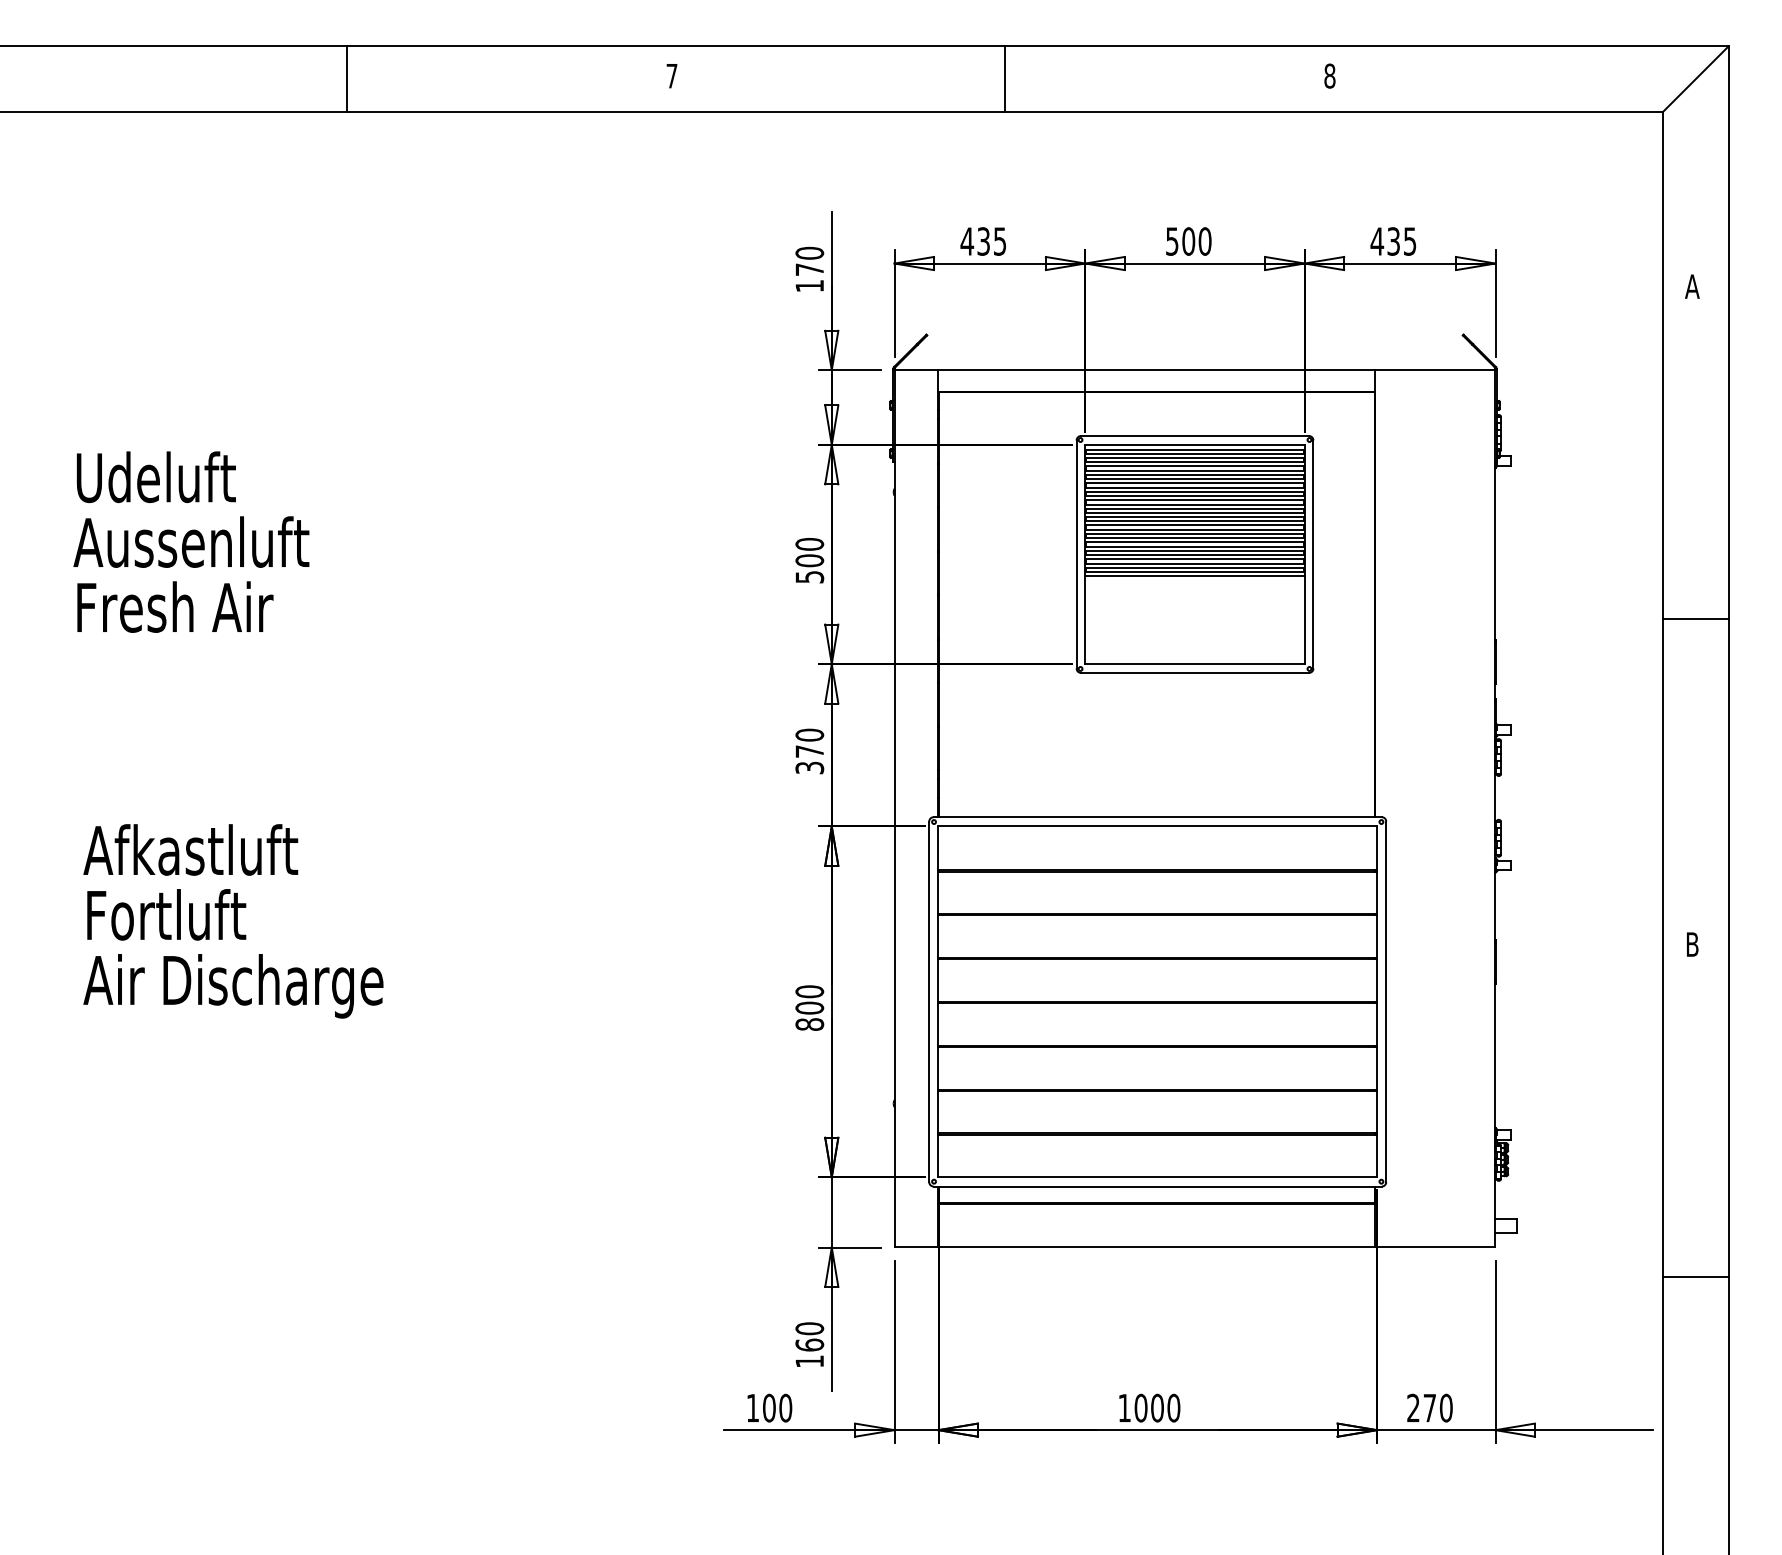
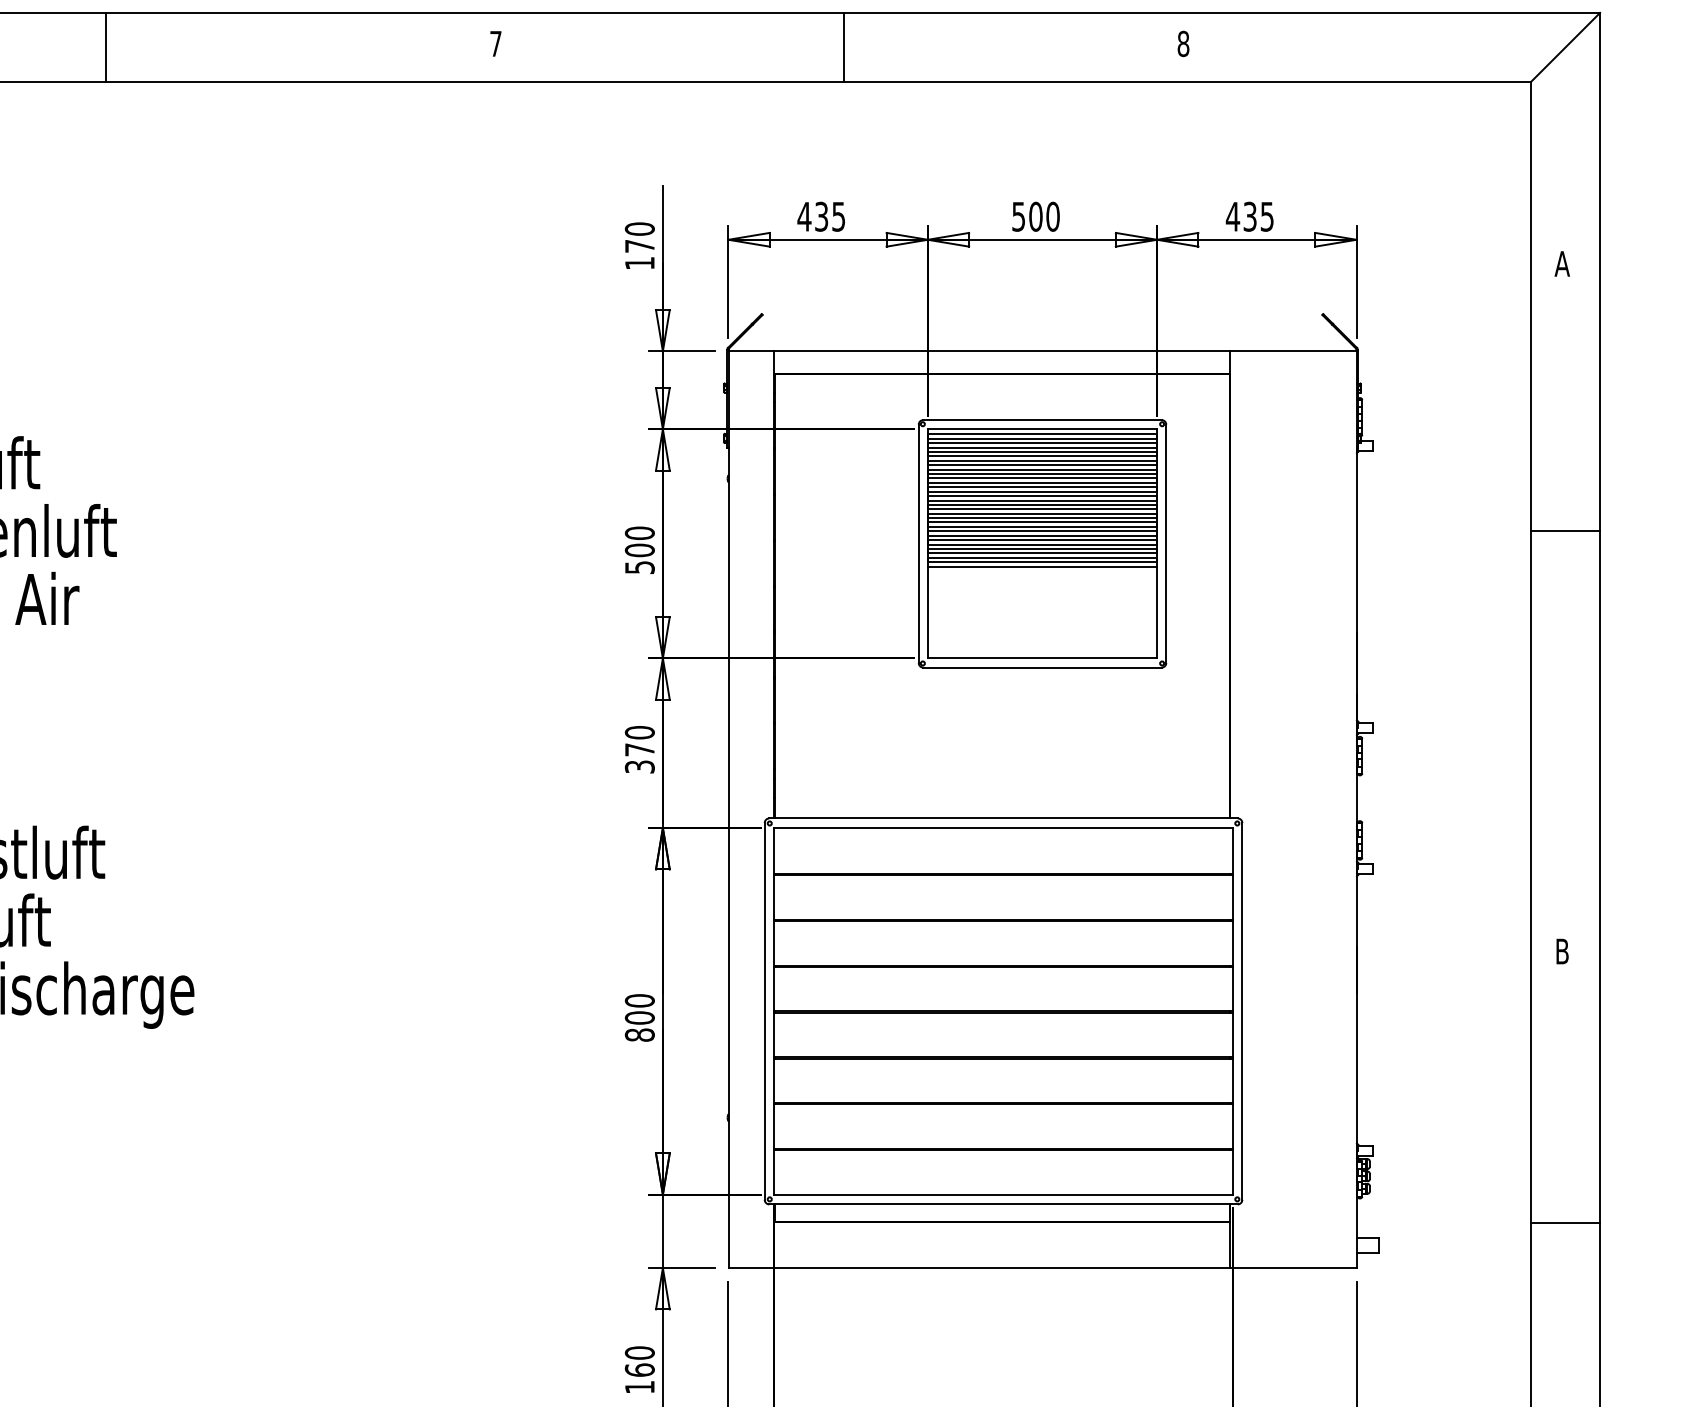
line: (346, 79) -> (105, 47), moved
line: (1695, 618) -> (1565, 530), moved
line: (1695, 1276) -> (1565, 1223), moved

